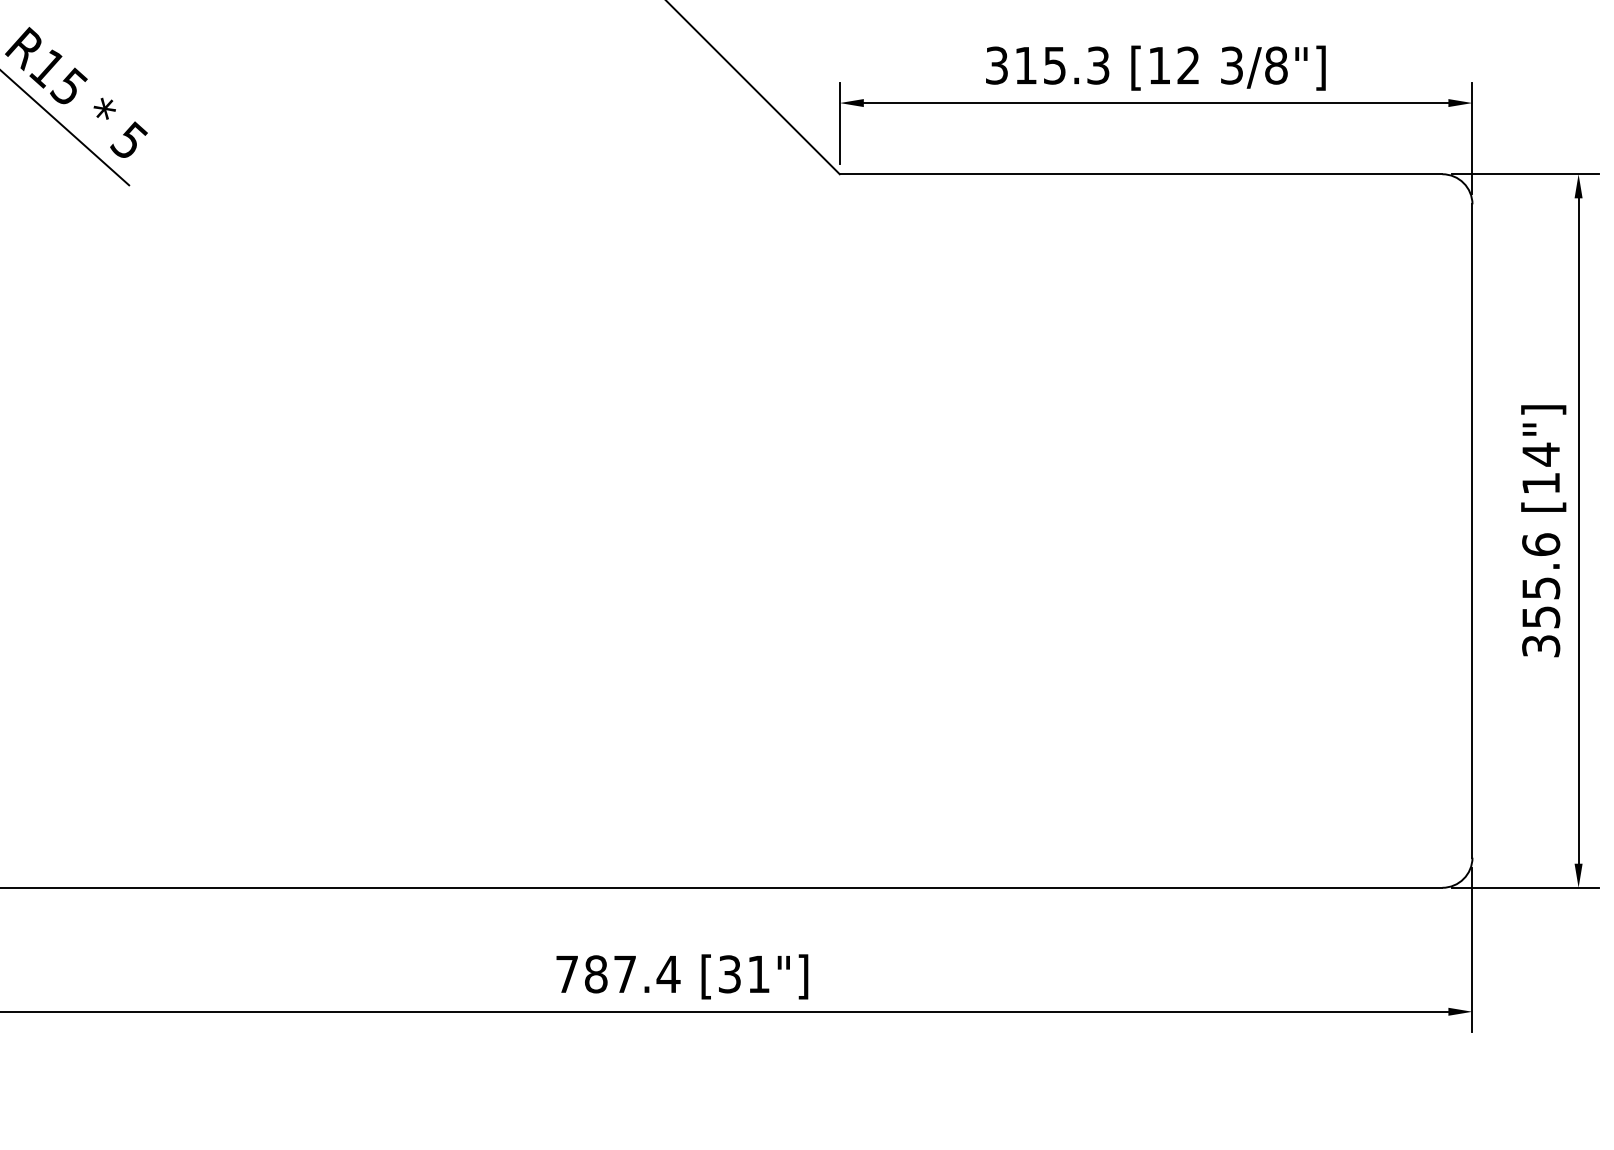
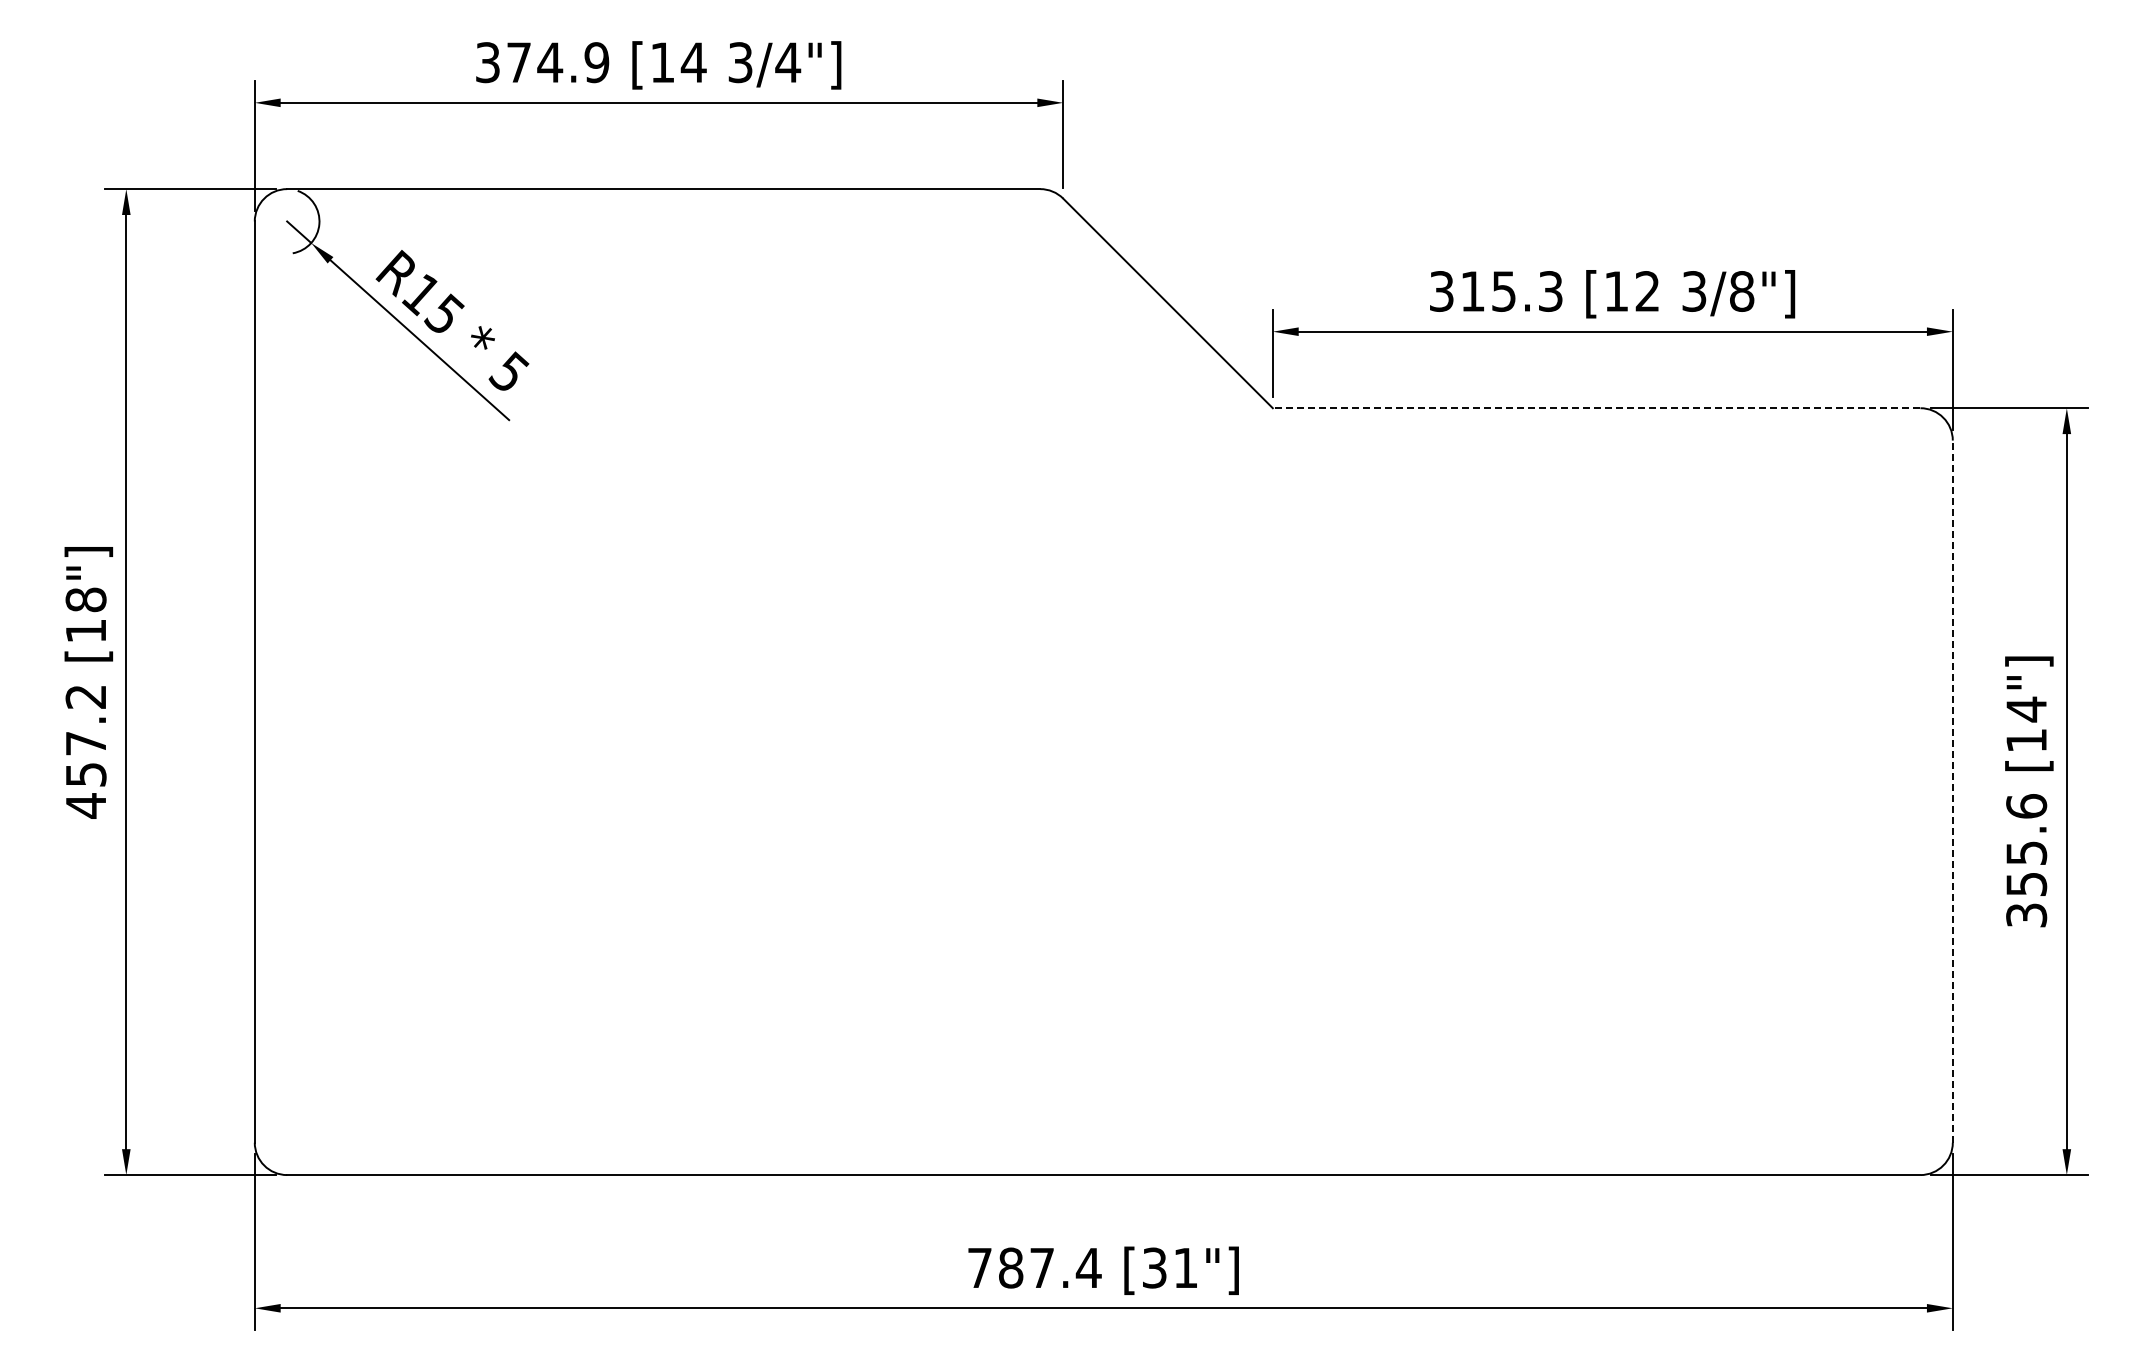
line: (1140, 174) -> (1596, 408), solid -> dashed
line: (1472, 530) -> (1952, 791), solid -> dashed

